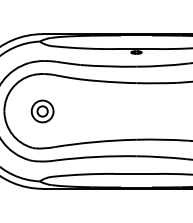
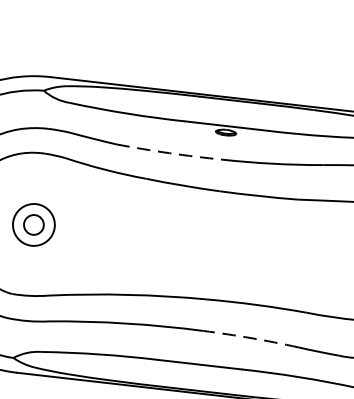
arc: (108, 66) -> (169, 153), solid -> dashed
arc: (161, 157) -> (251, 338), solid -> dashed

